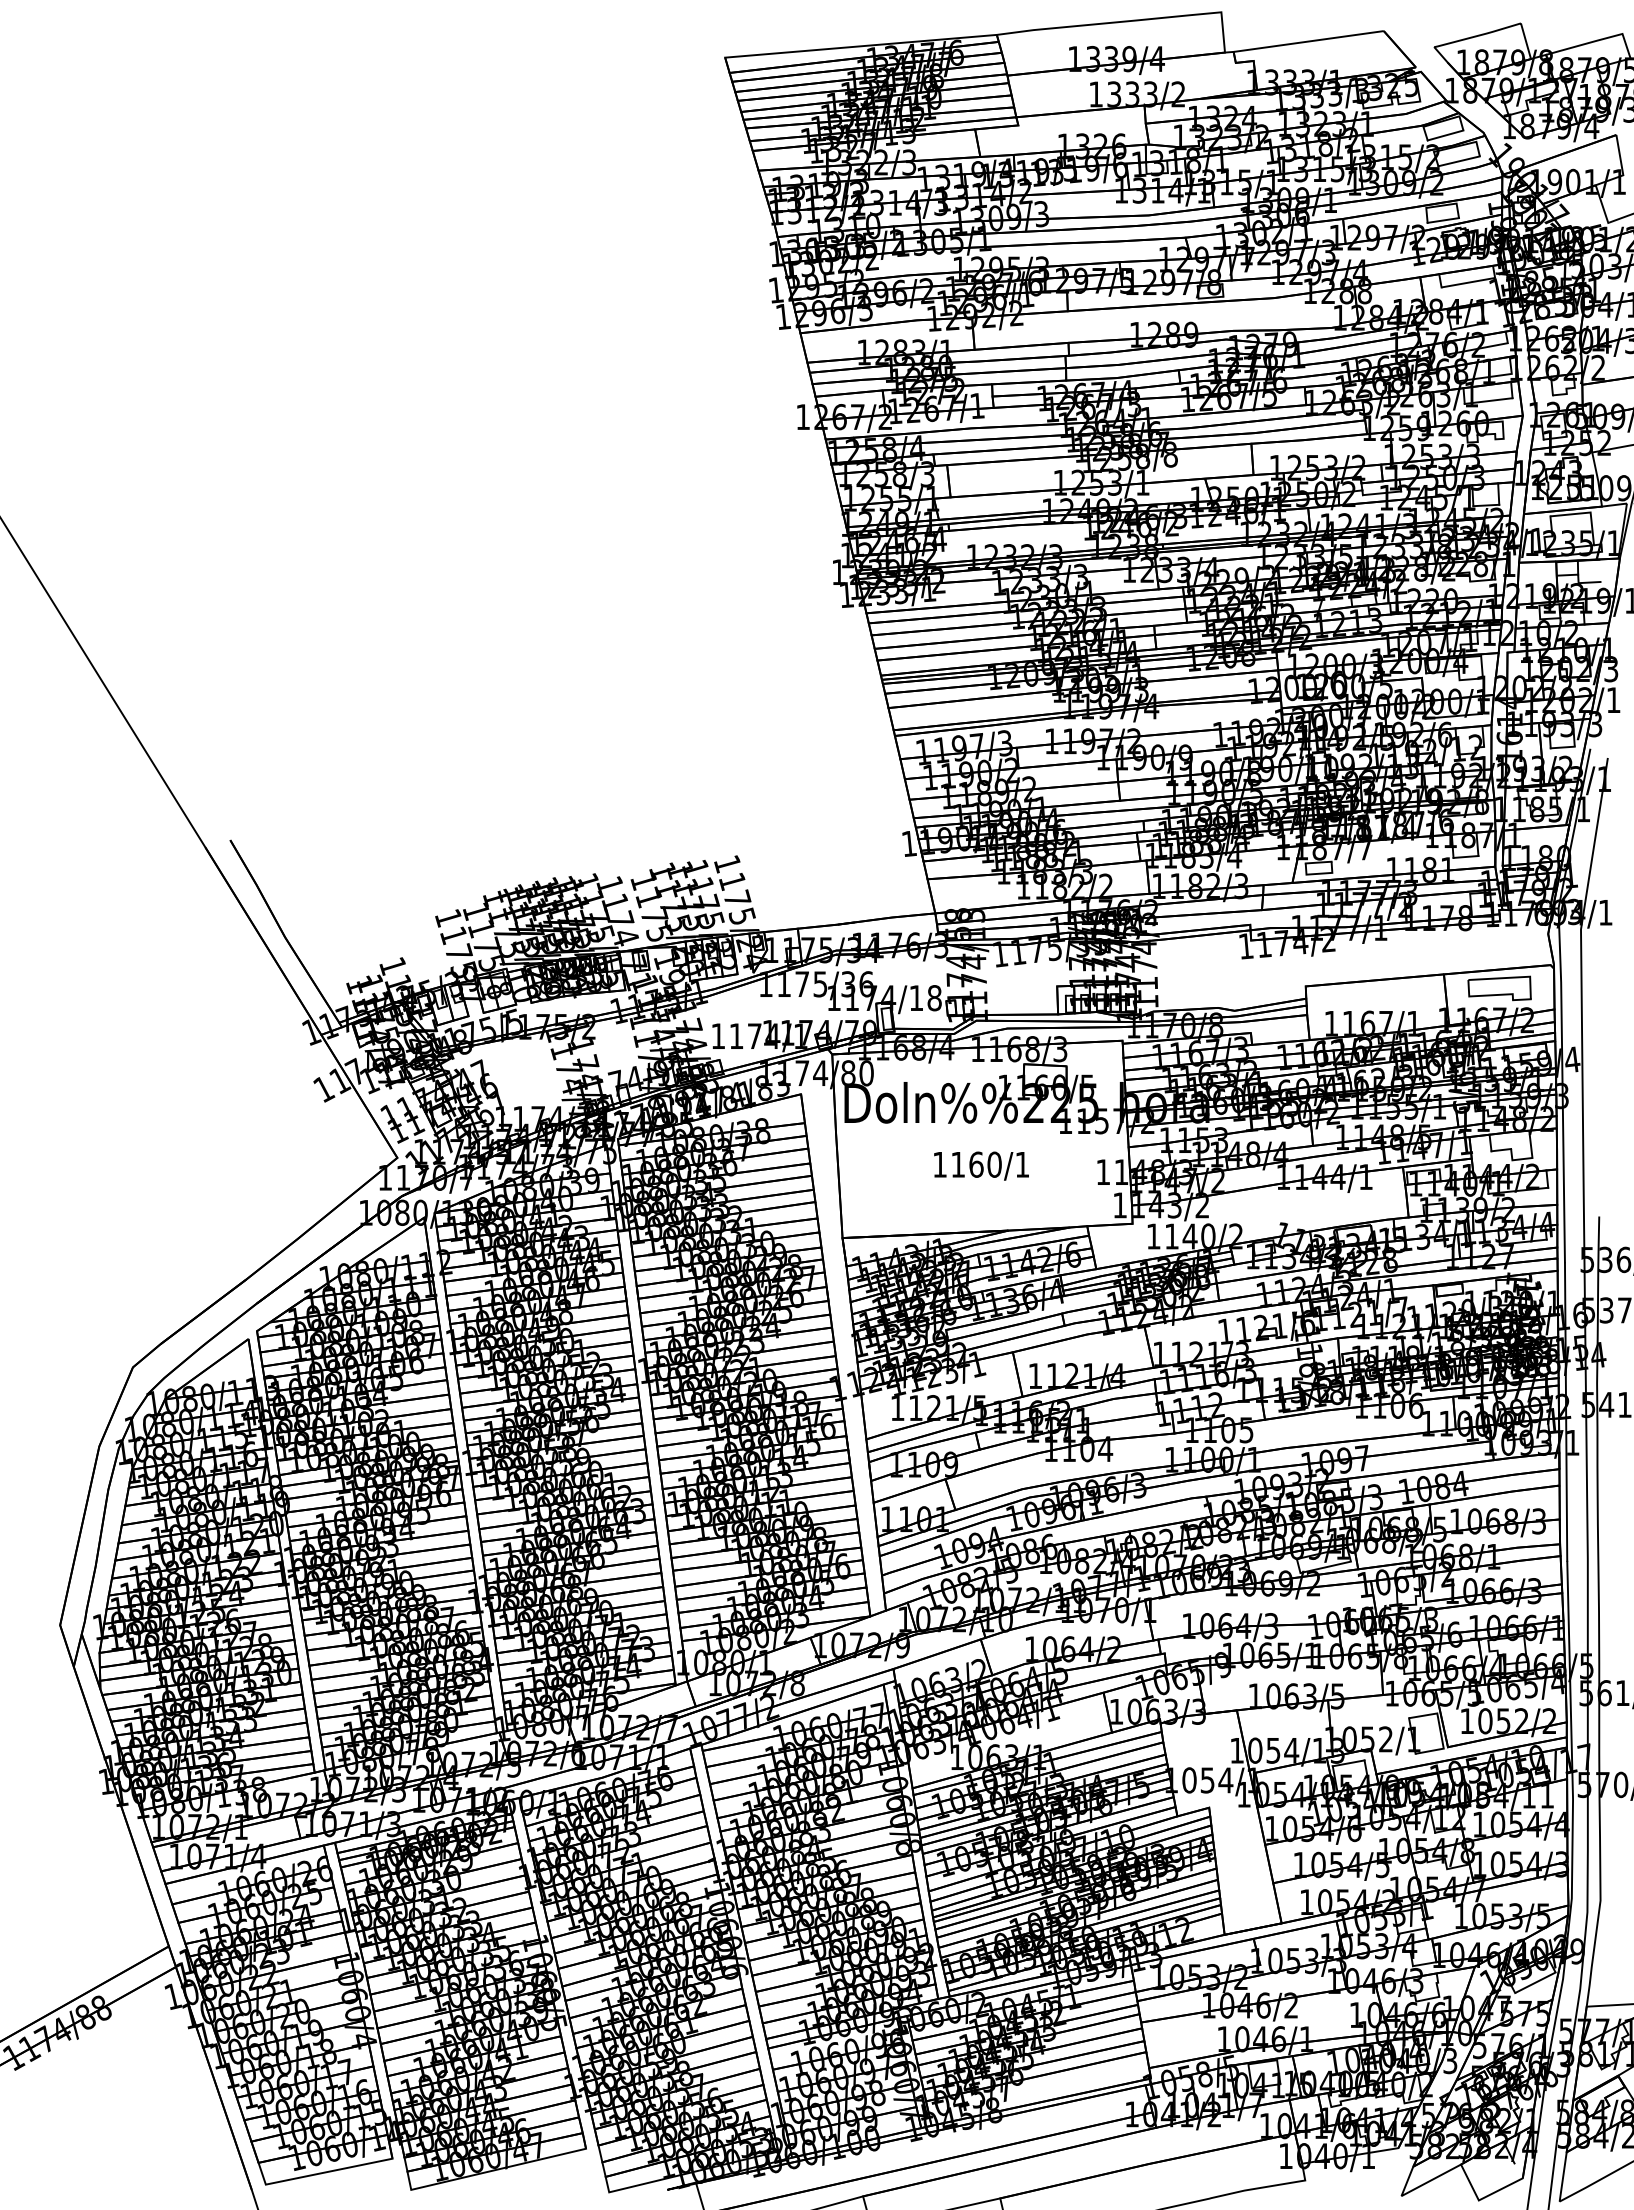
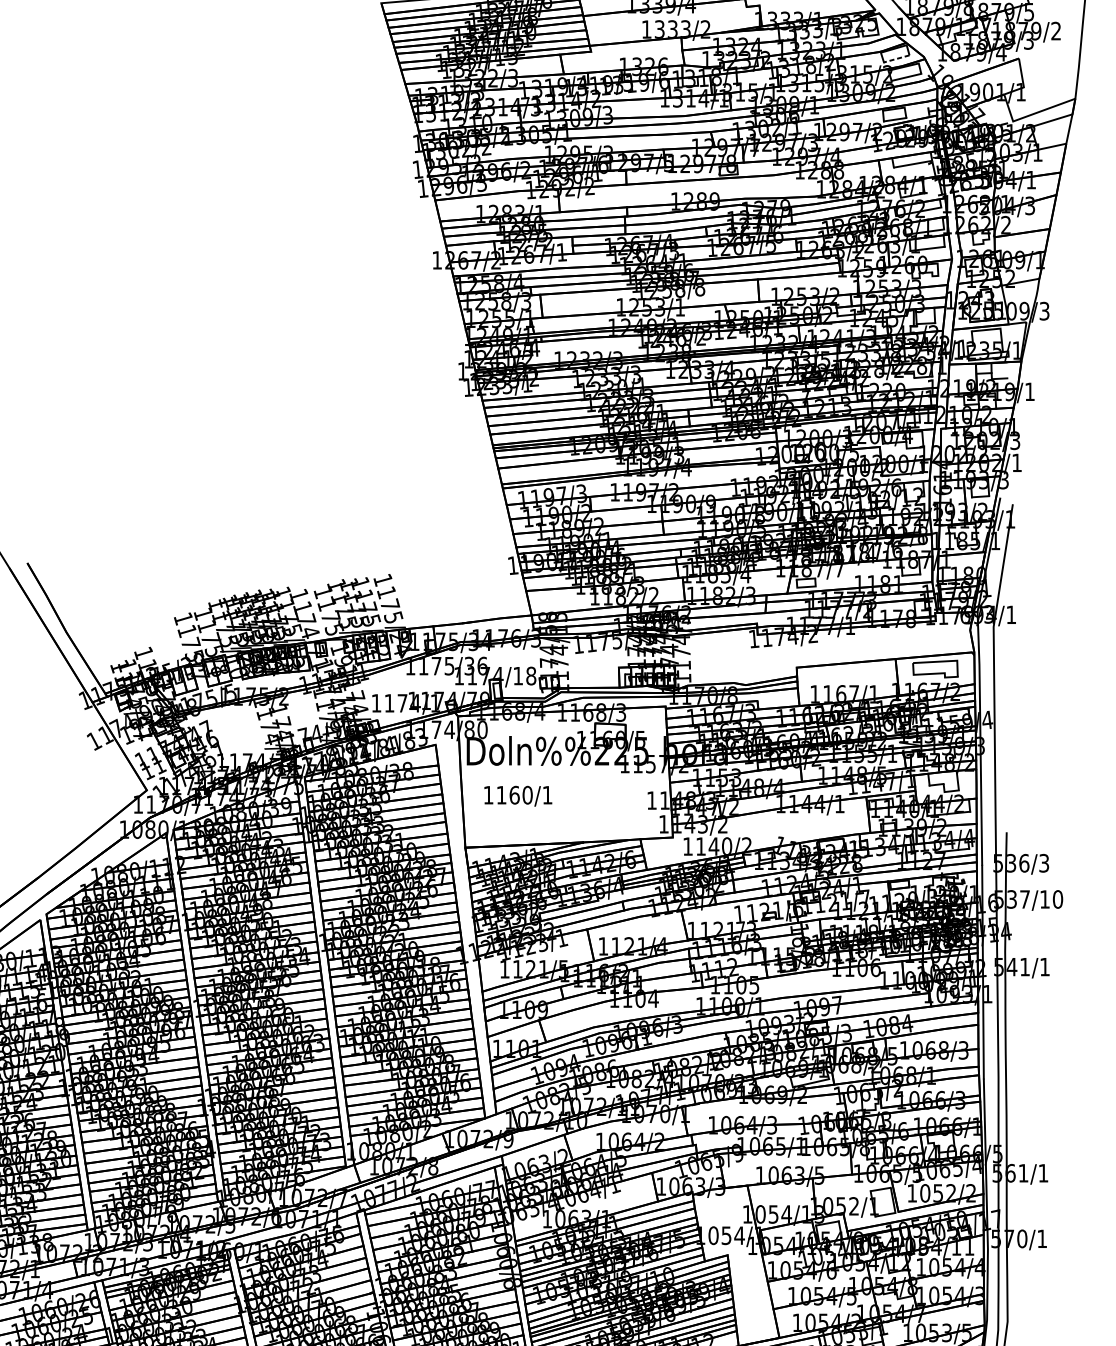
line: (1445, 135) -> (896, 58), solid -> dashed
text: (981, 1165) -> (518, 795), moved

